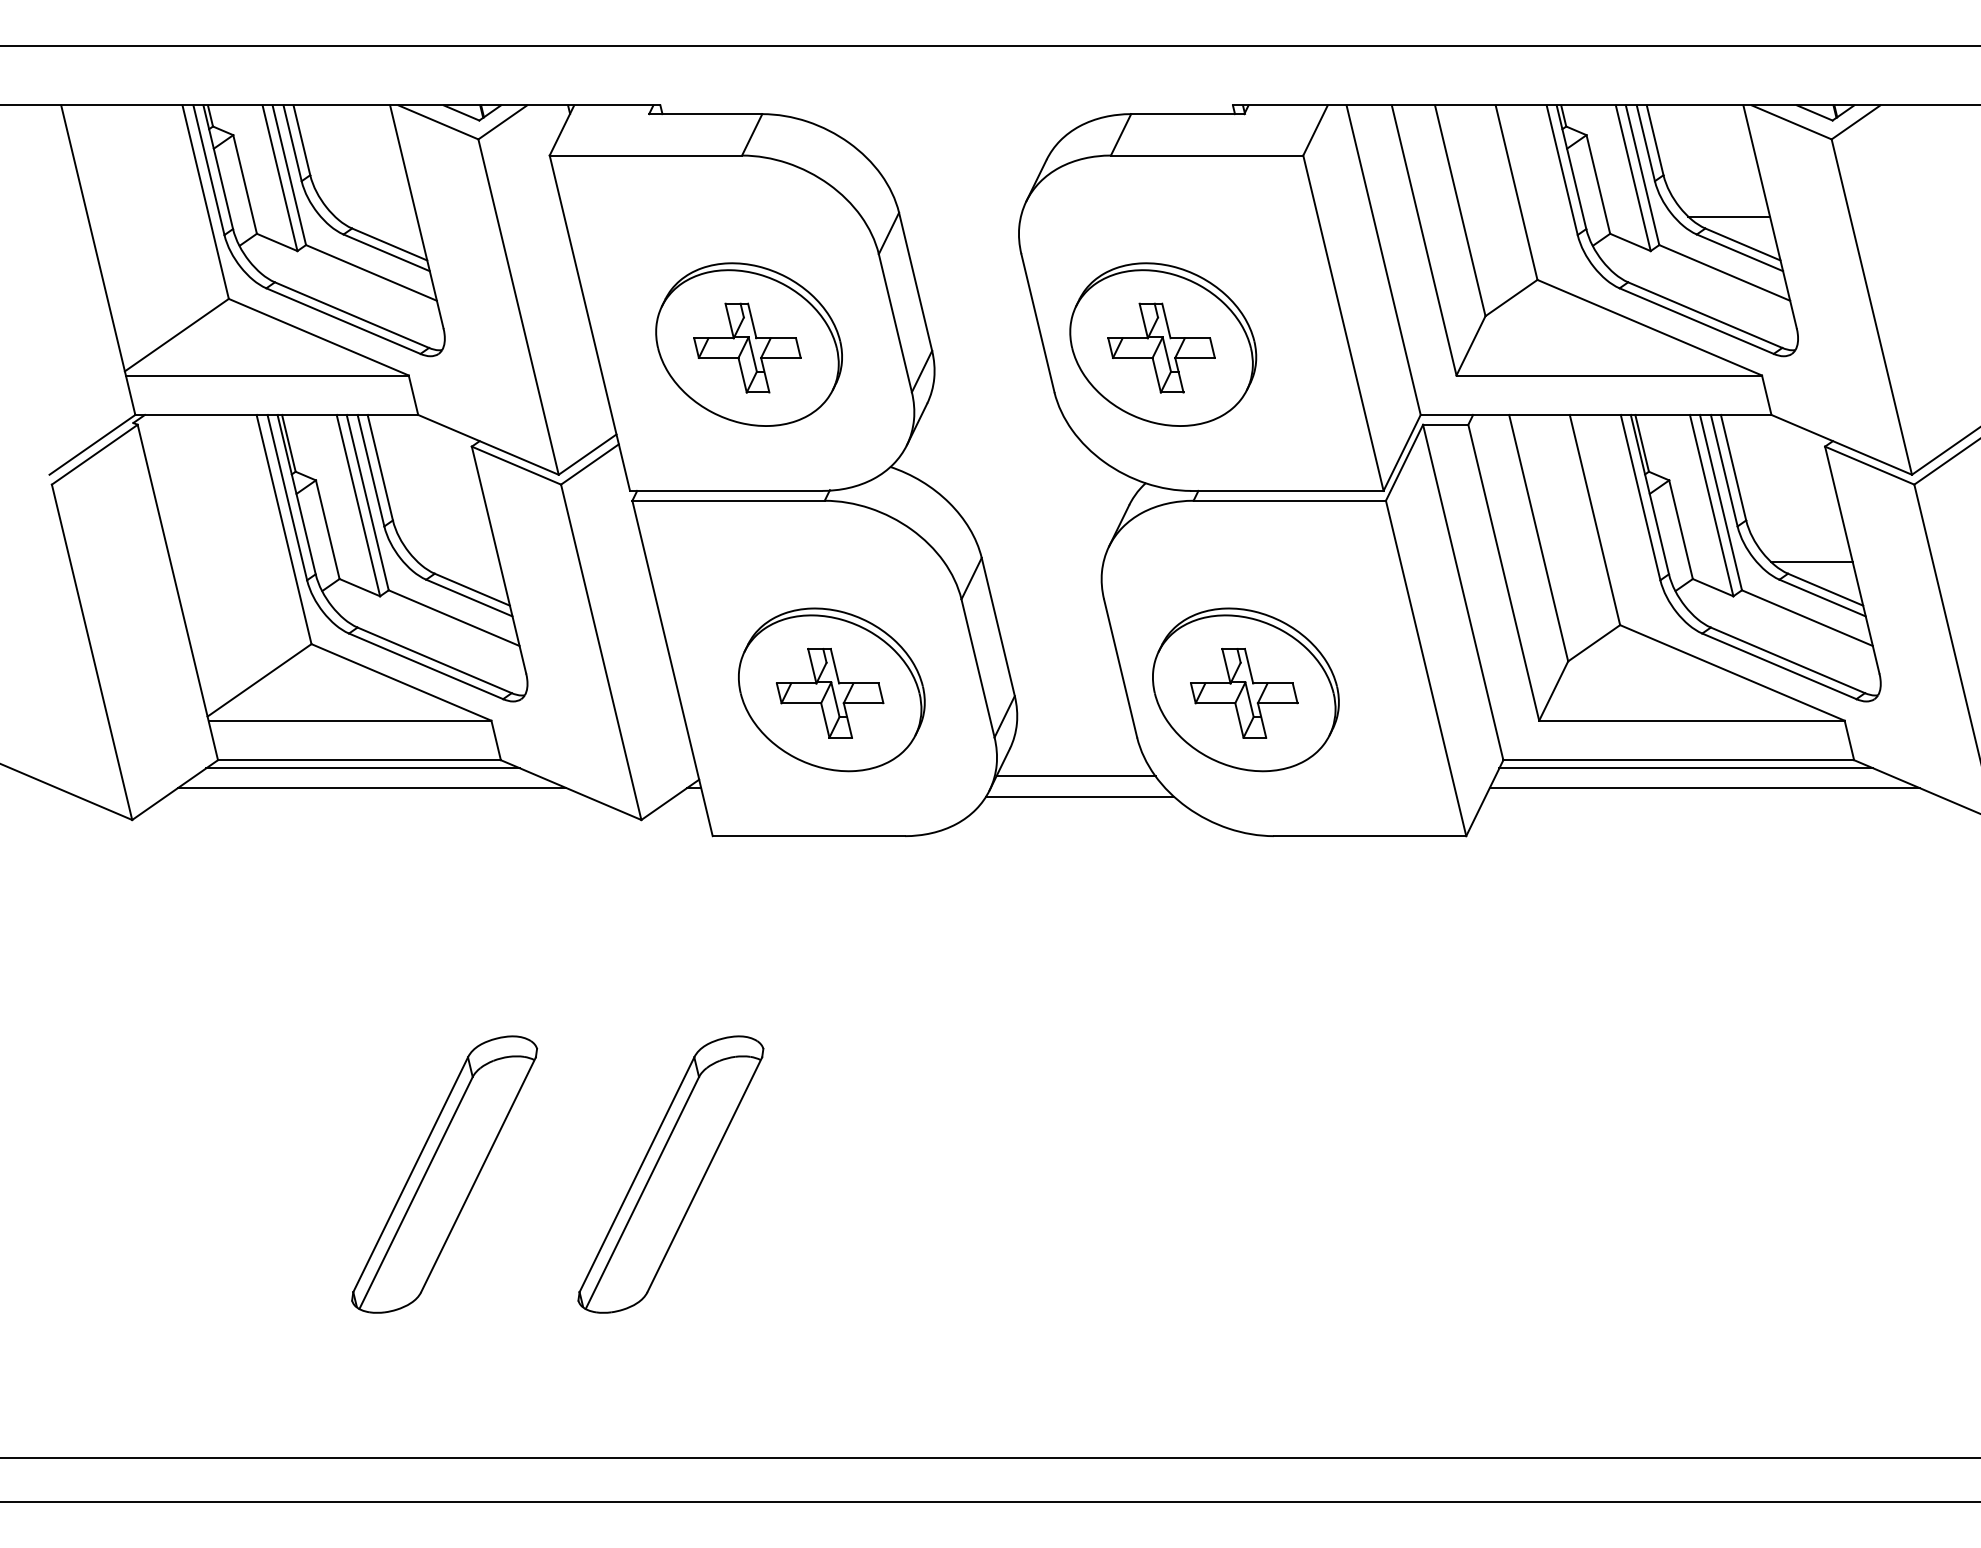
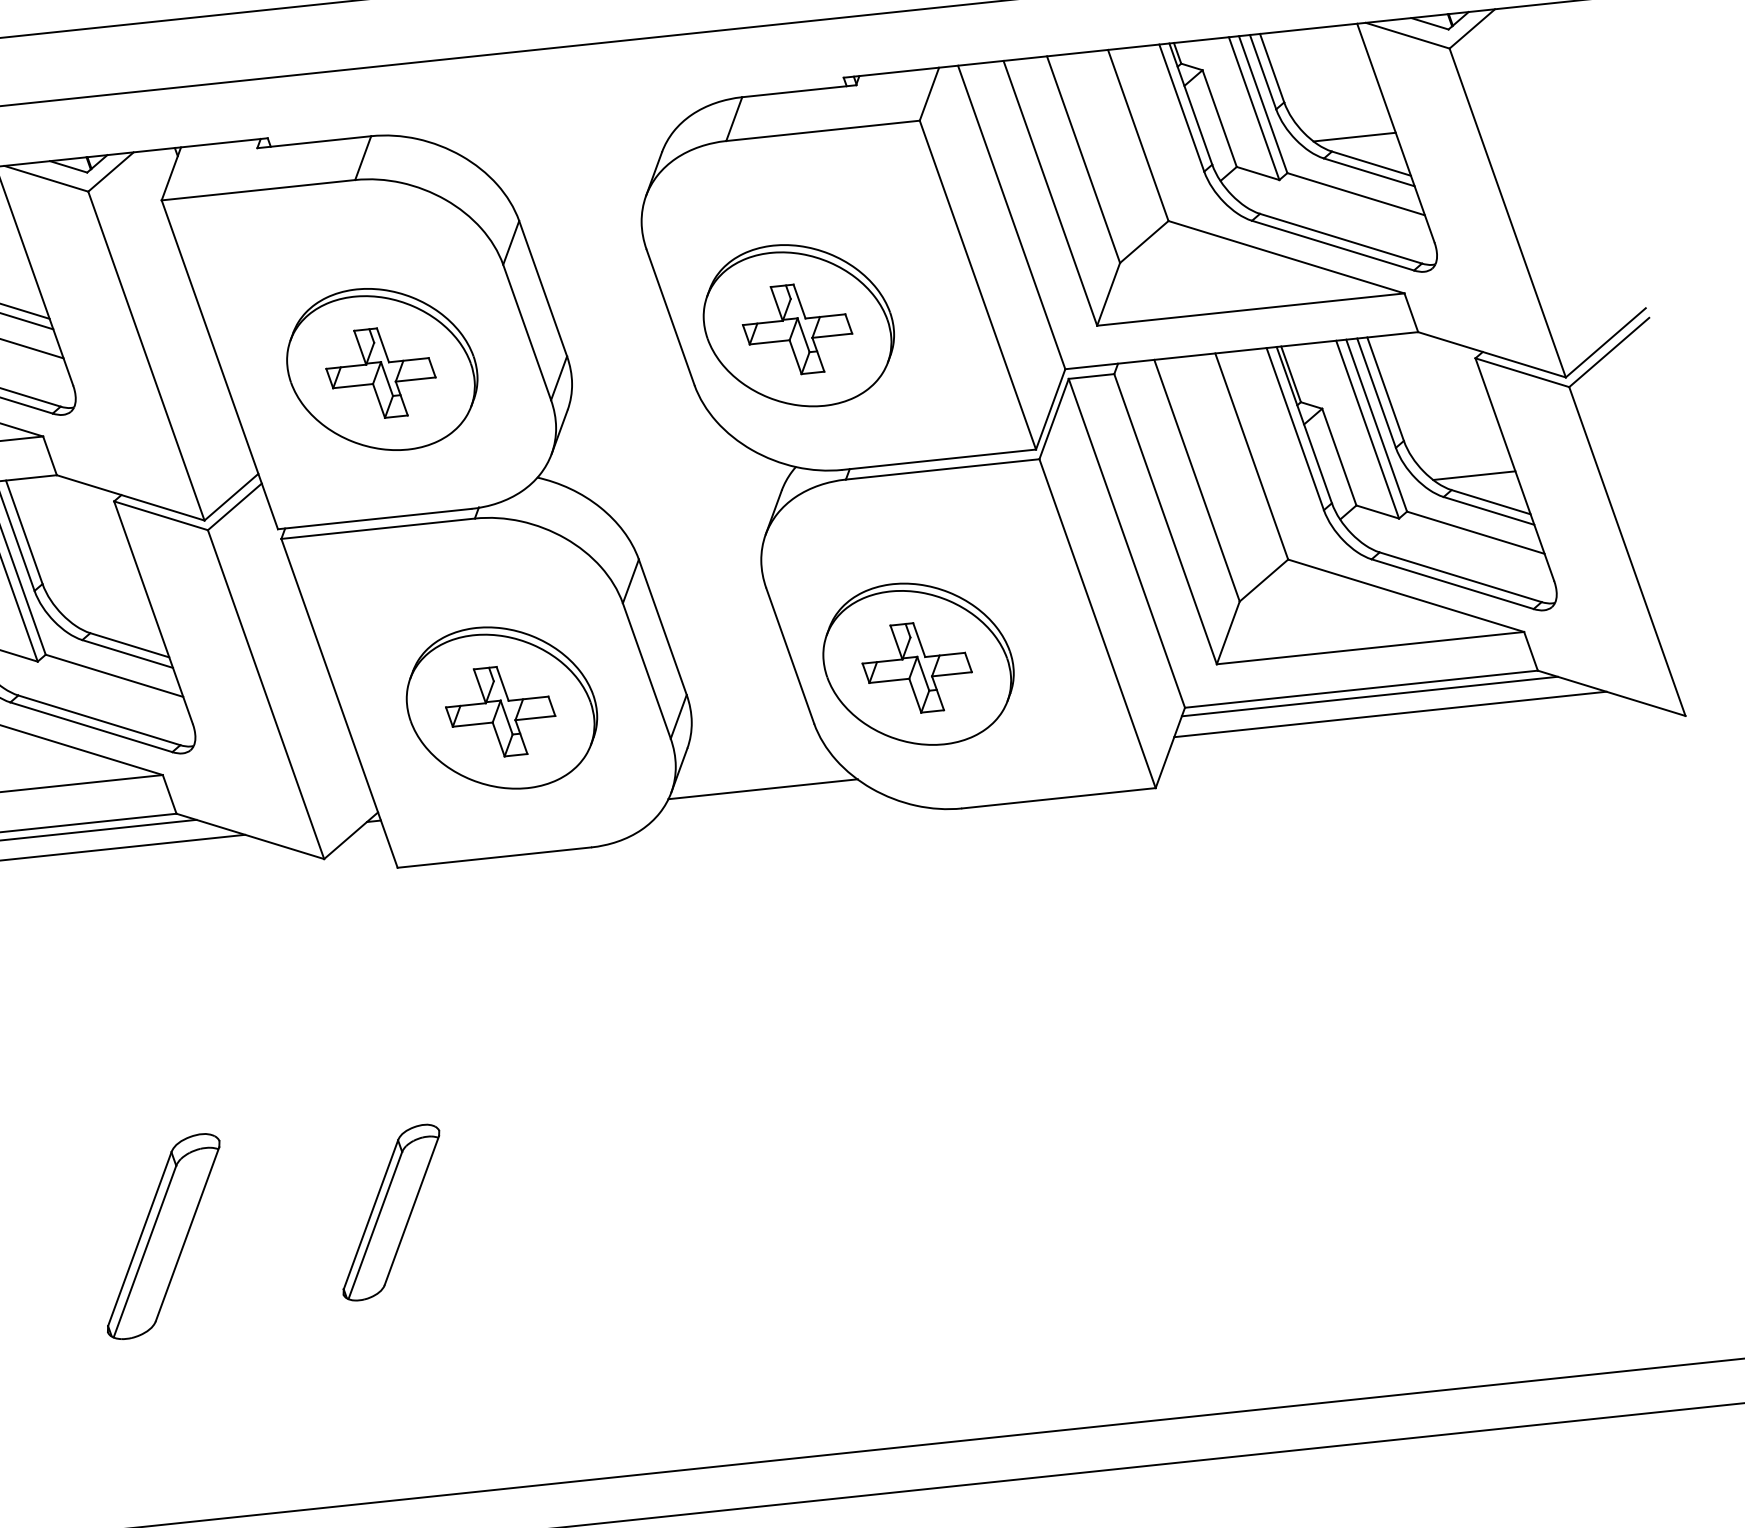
line: (1075, 776) -> (756, 769), removed
part: (444, 1174) -> (163, 1236), size x0.7
part: (670, 1174) -> (390, 1212), size x0.6

